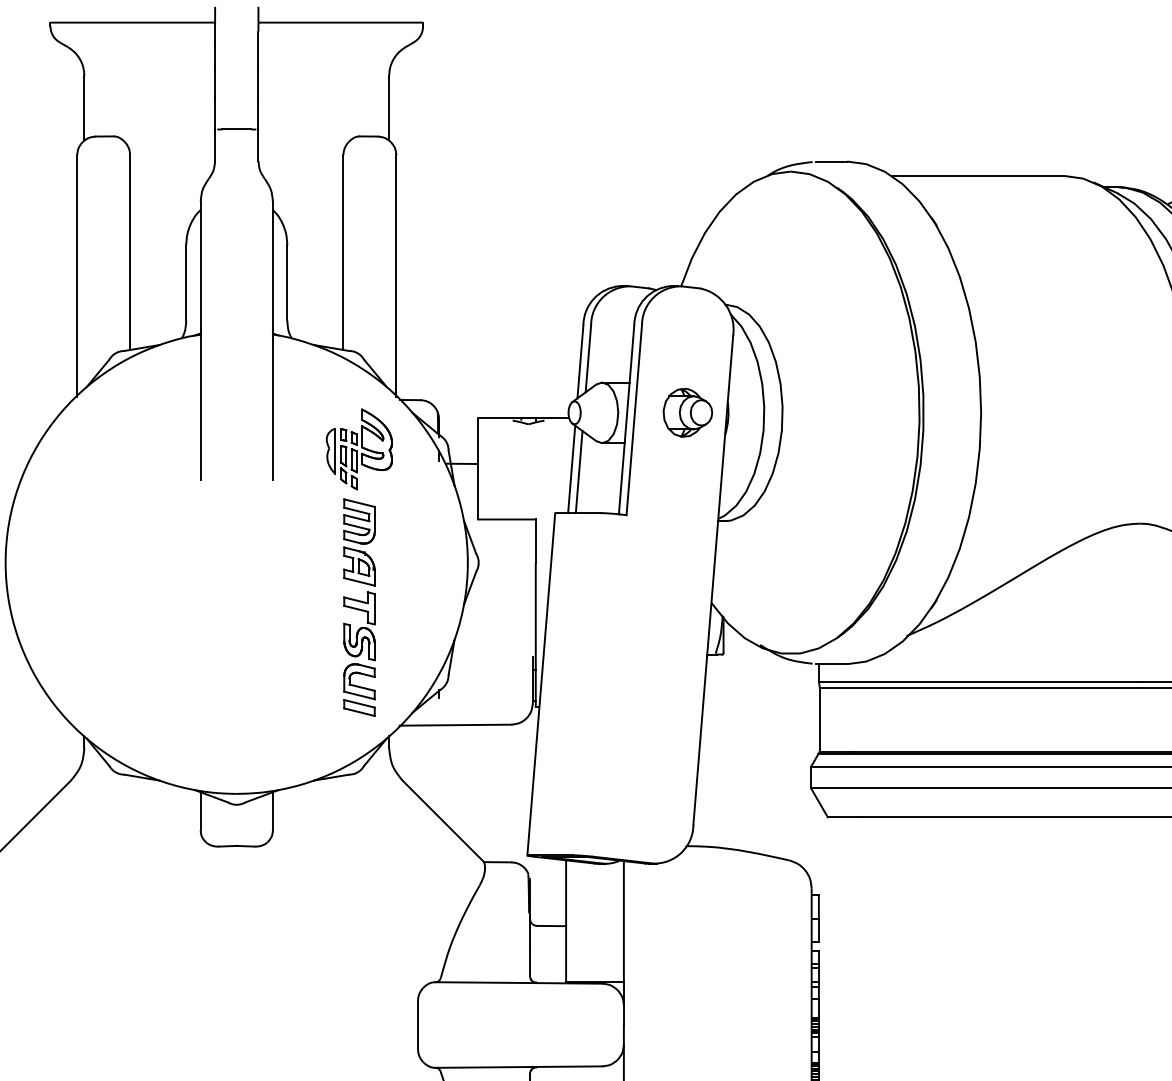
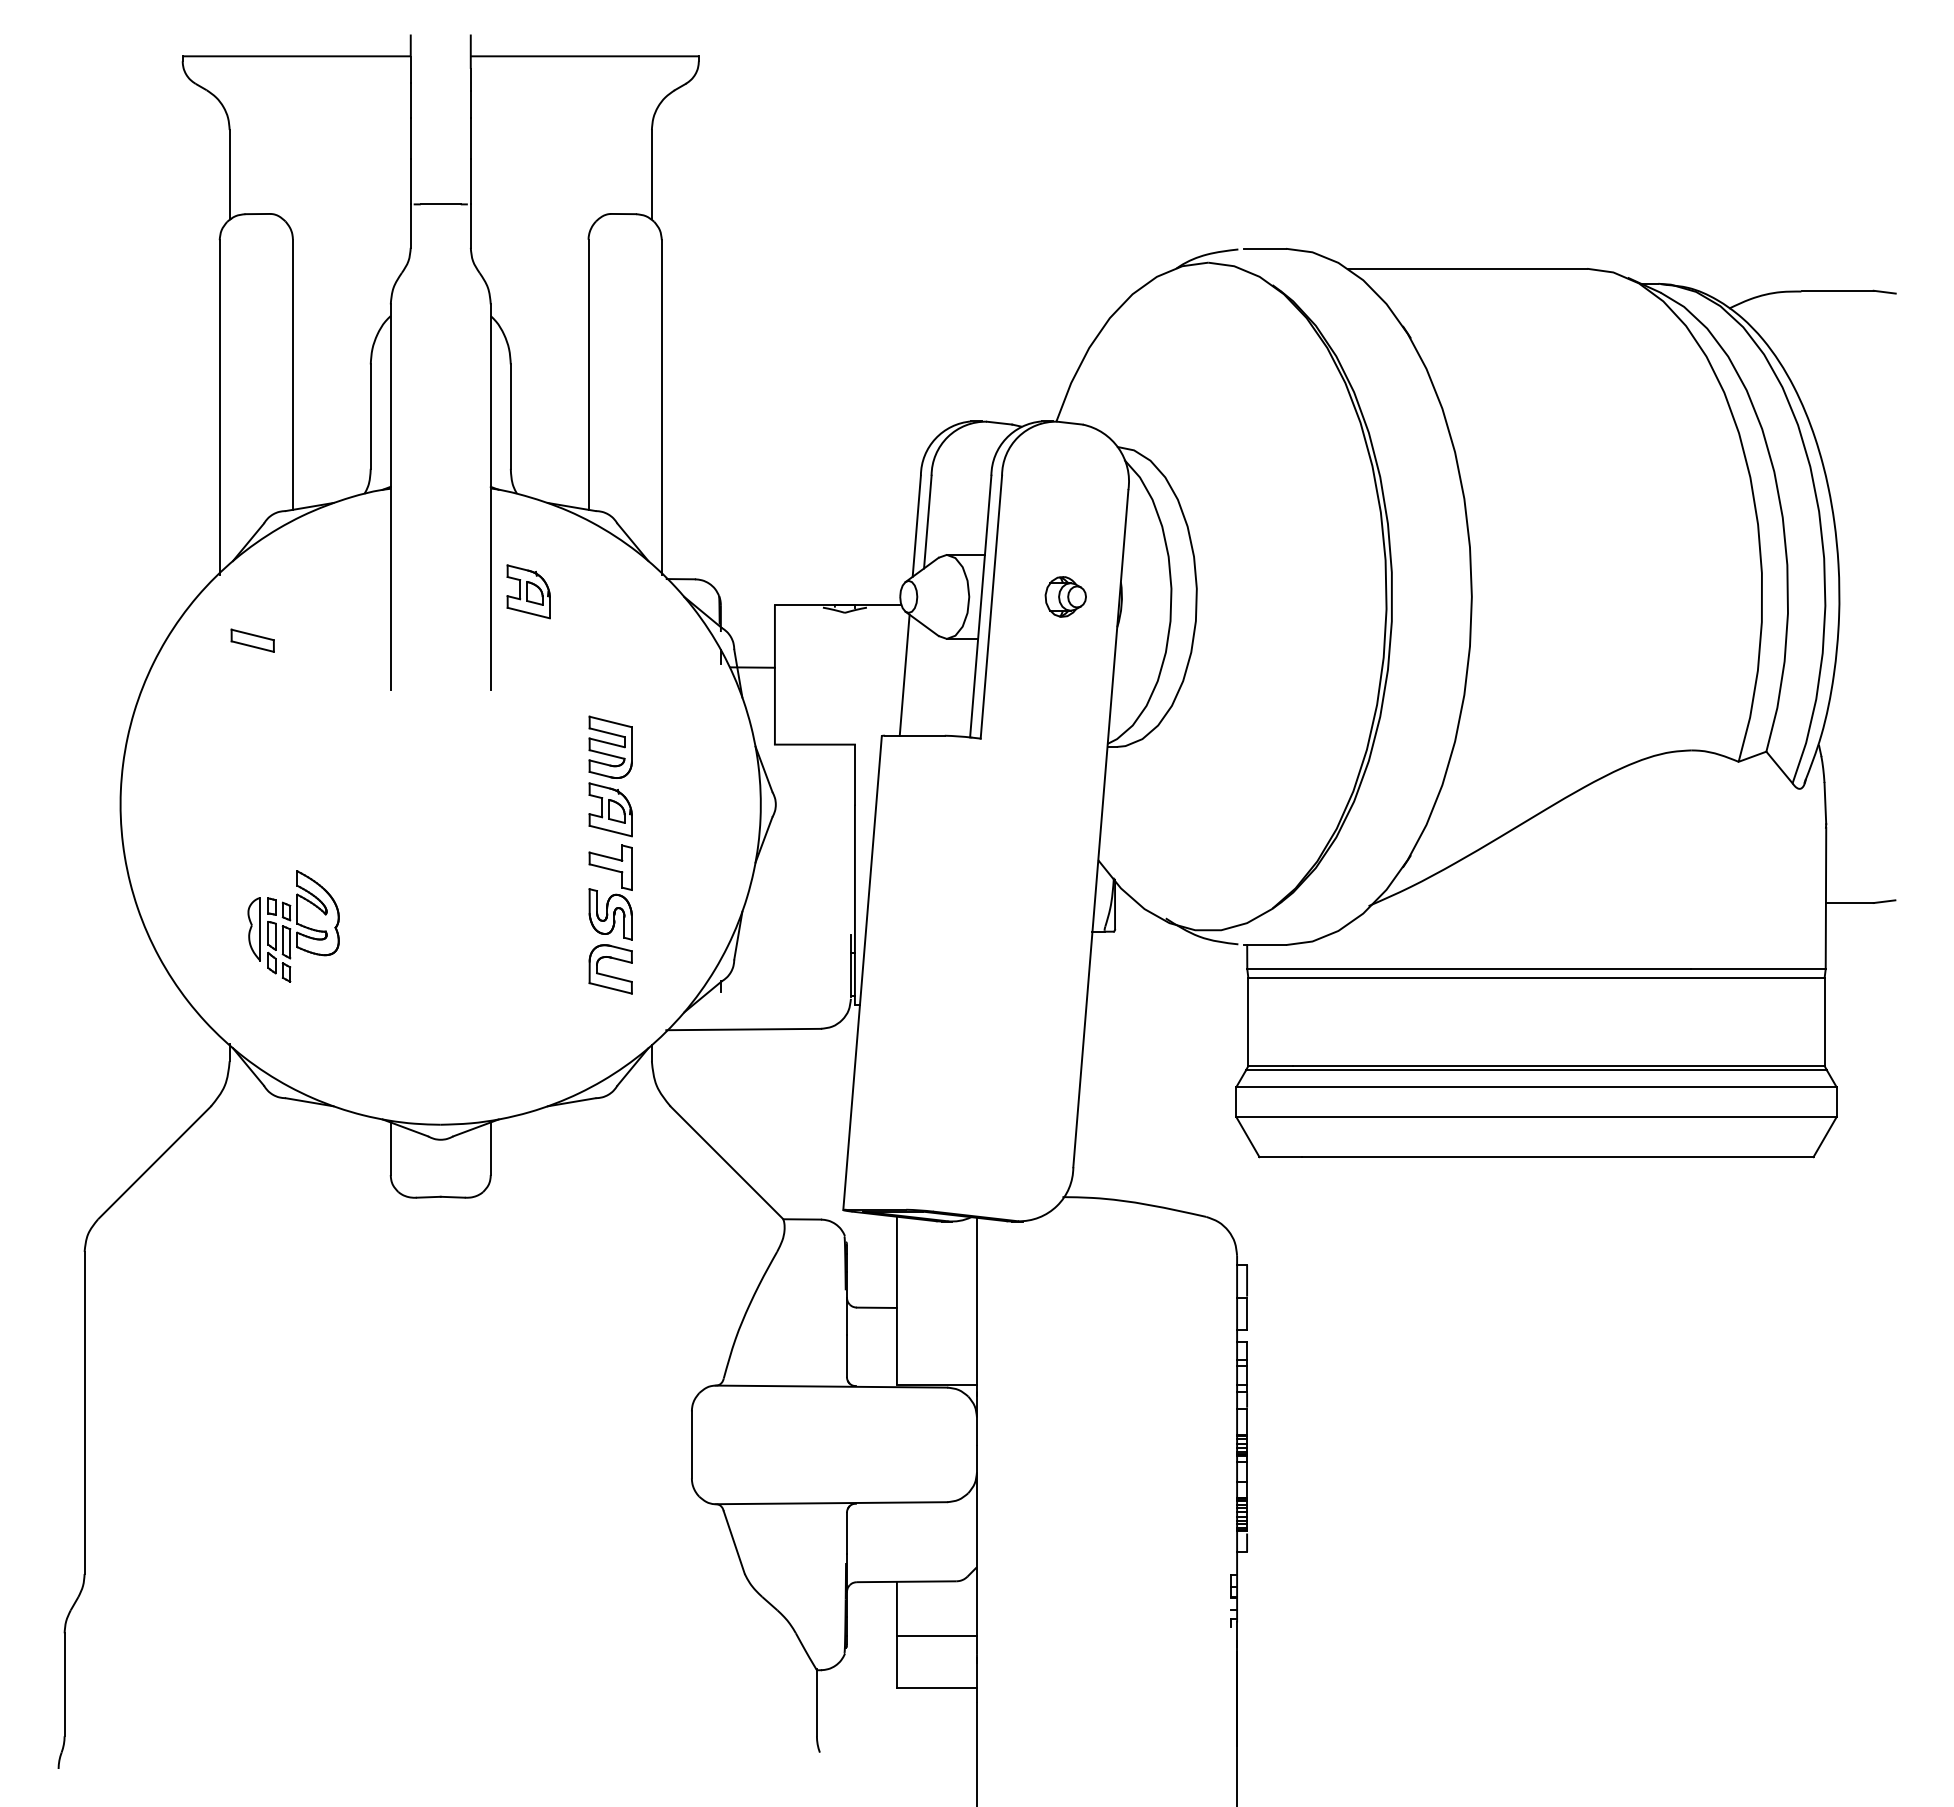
part: (300, 408) -> (528, 591), added
part: (687, 412) -> (1065, 596), size x0.6
part: (359, 449) -> (293, 926), moved
line: (578, 471) -> (914, 678), removed
part: (359, 707) -> (252, 640), moved

